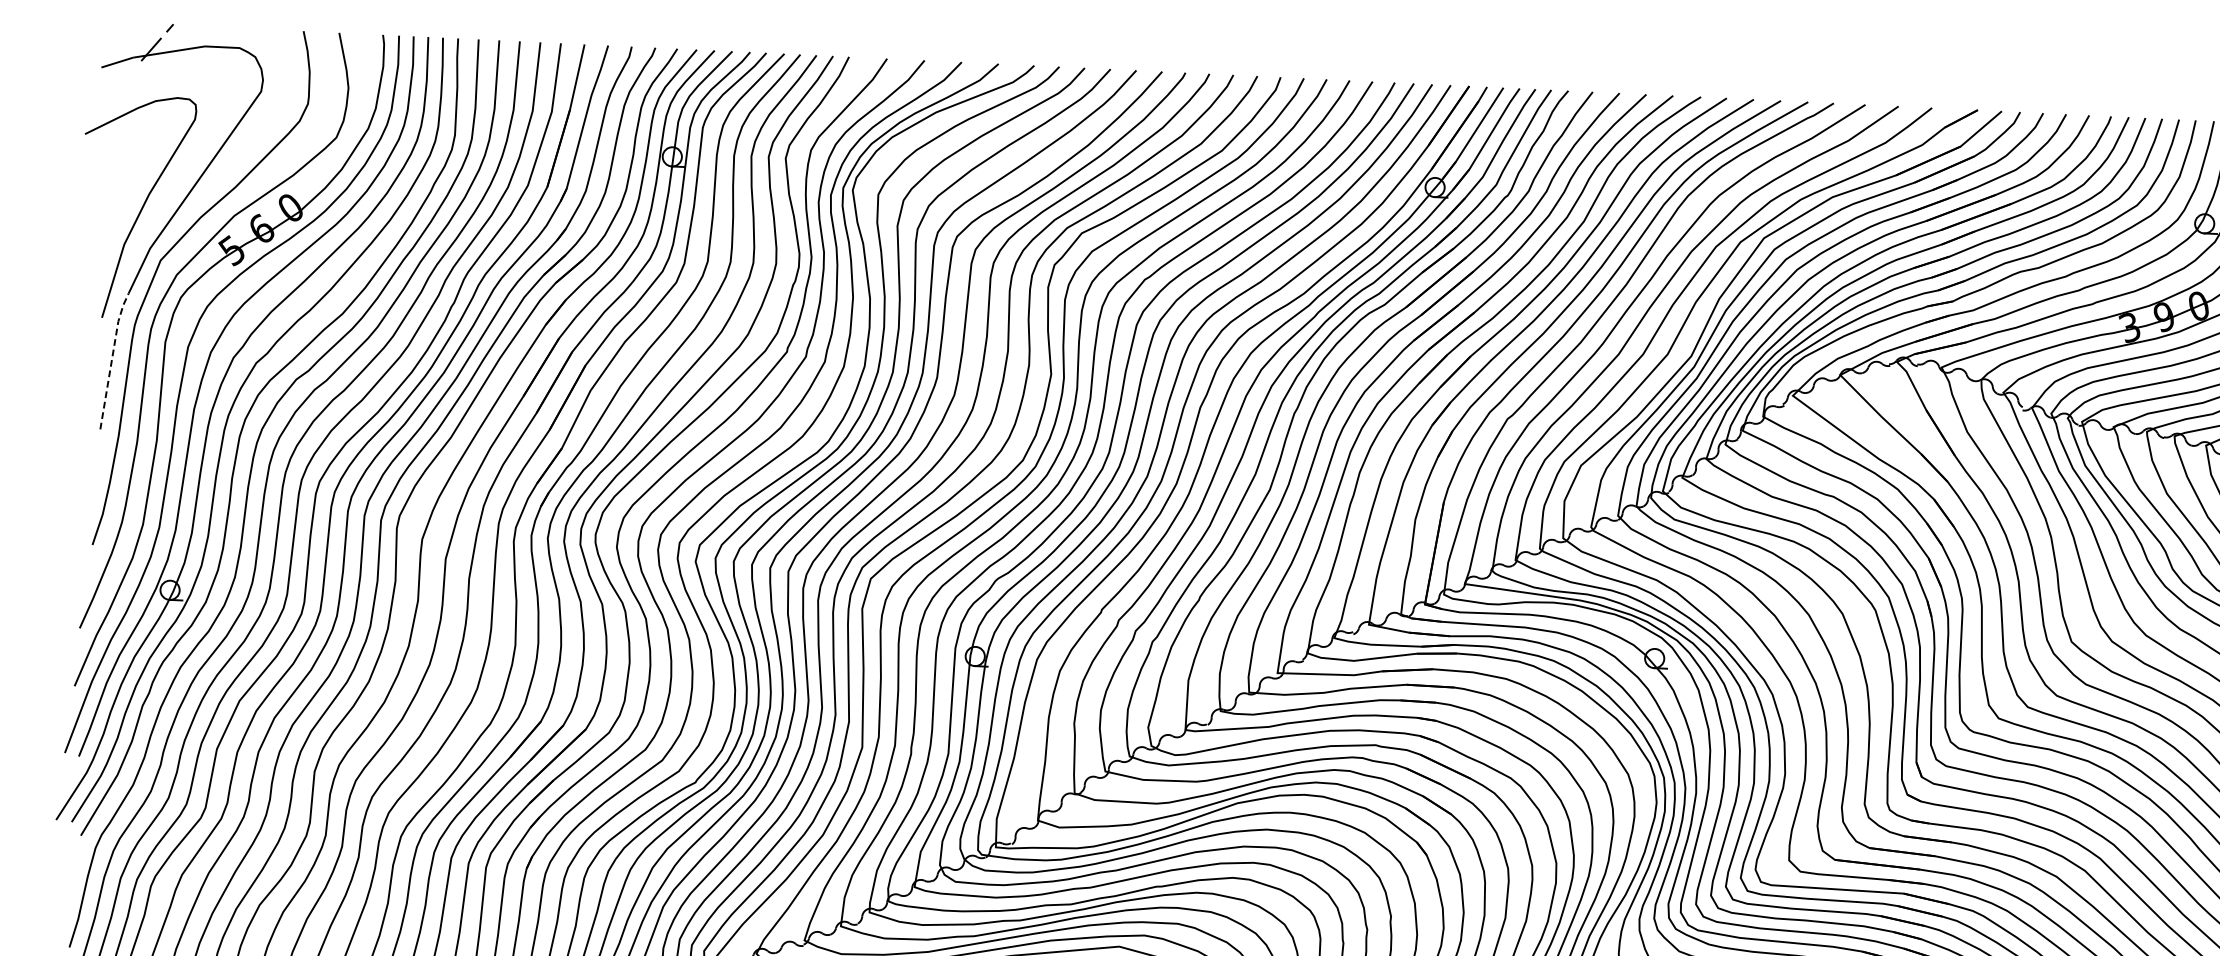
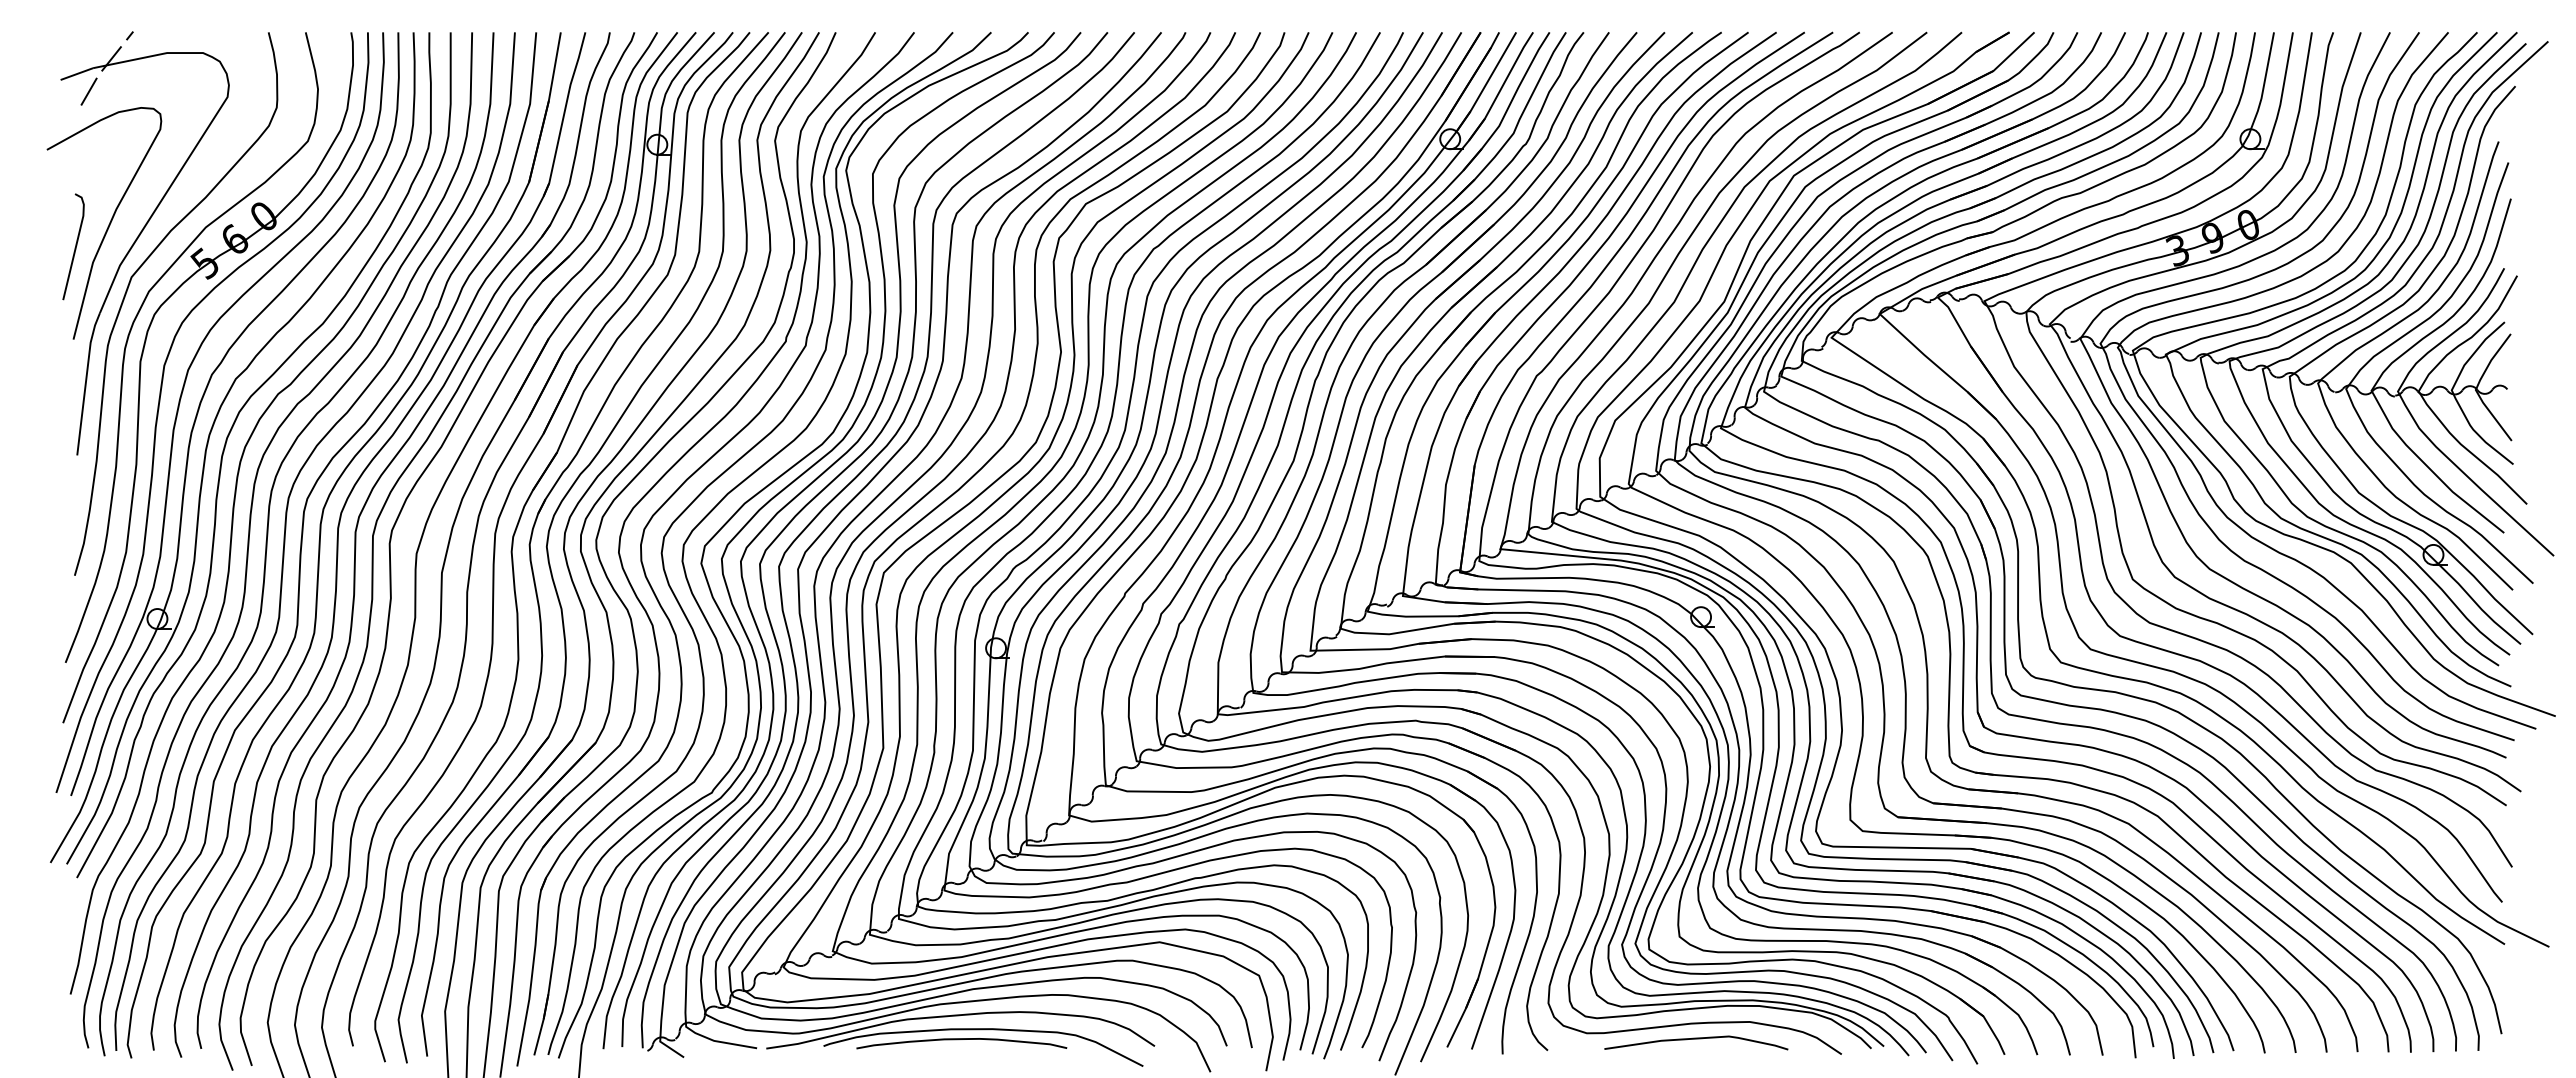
line: (127, 79) -> (88, 91), added
line: (107, 229) -> (74, 247), added
line: (111, 359) -> (85, 382), dashed -> solid

